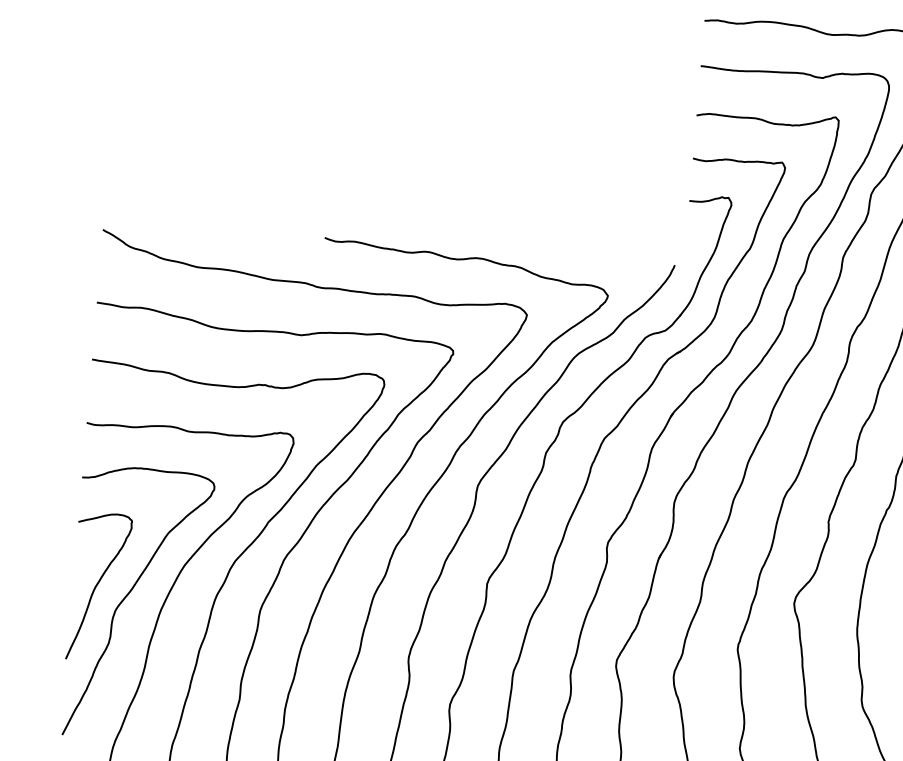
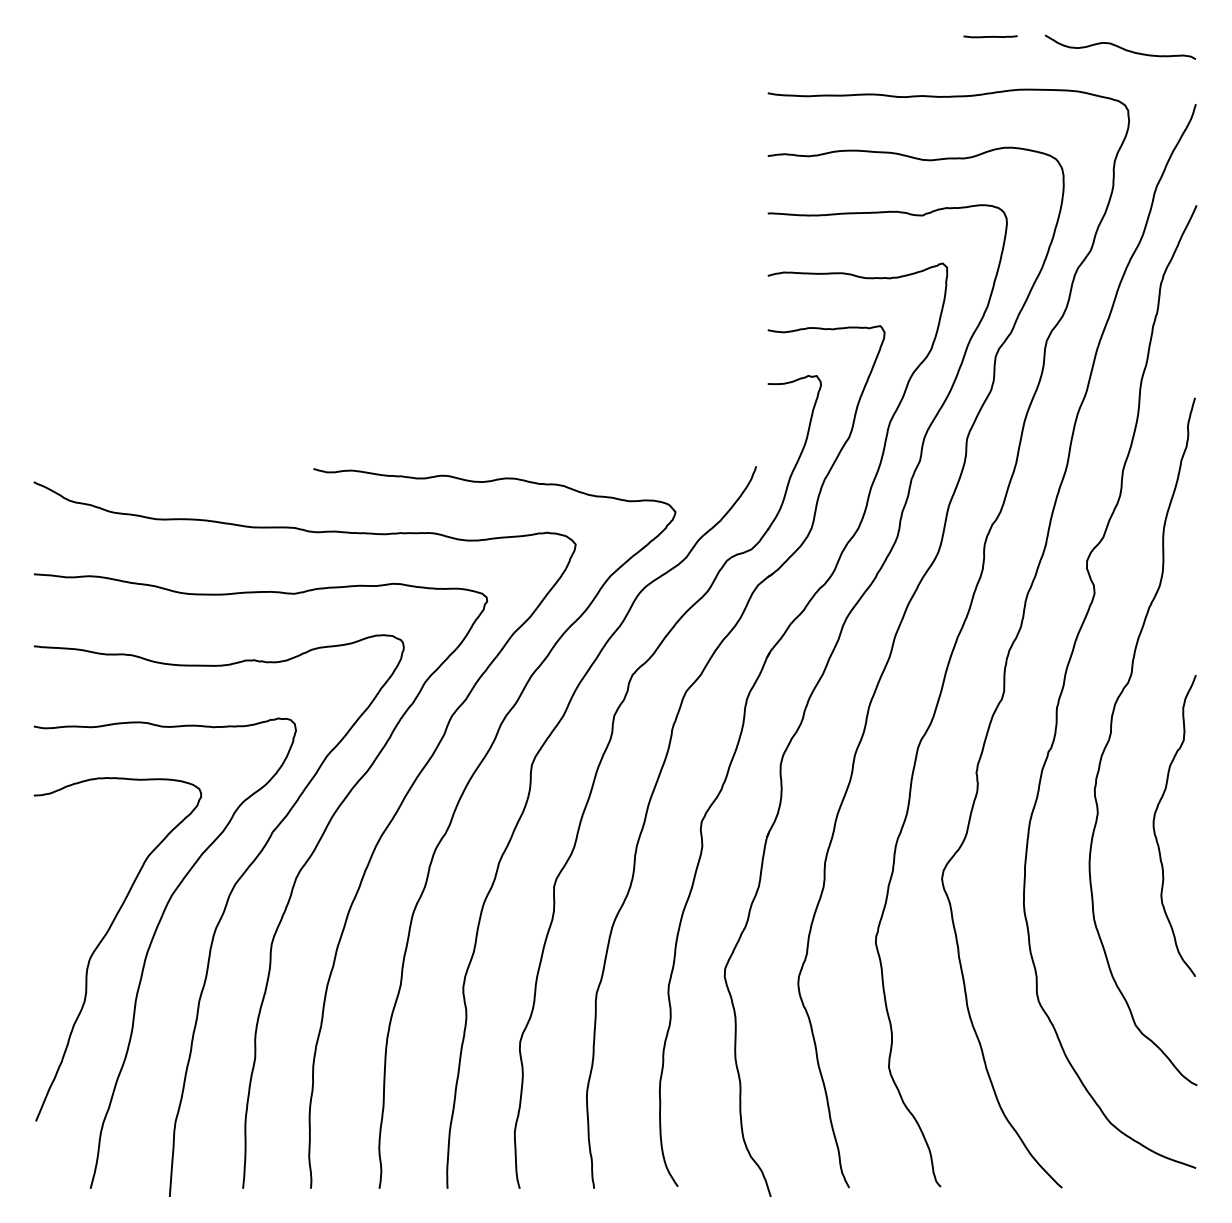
curve: (97, 585) -> (64, 929), removed

